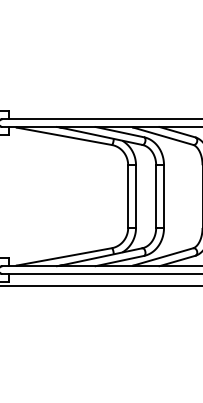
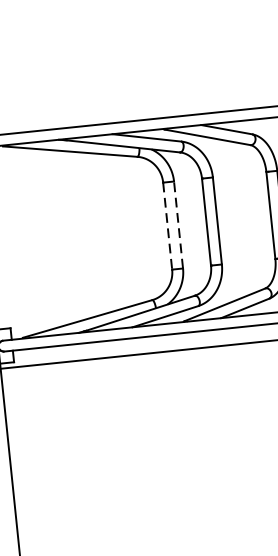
line: (136, 196) -> (179, 224), solid -> dashed
line: (128, 197) -> (168, 227), solid -> dashed

